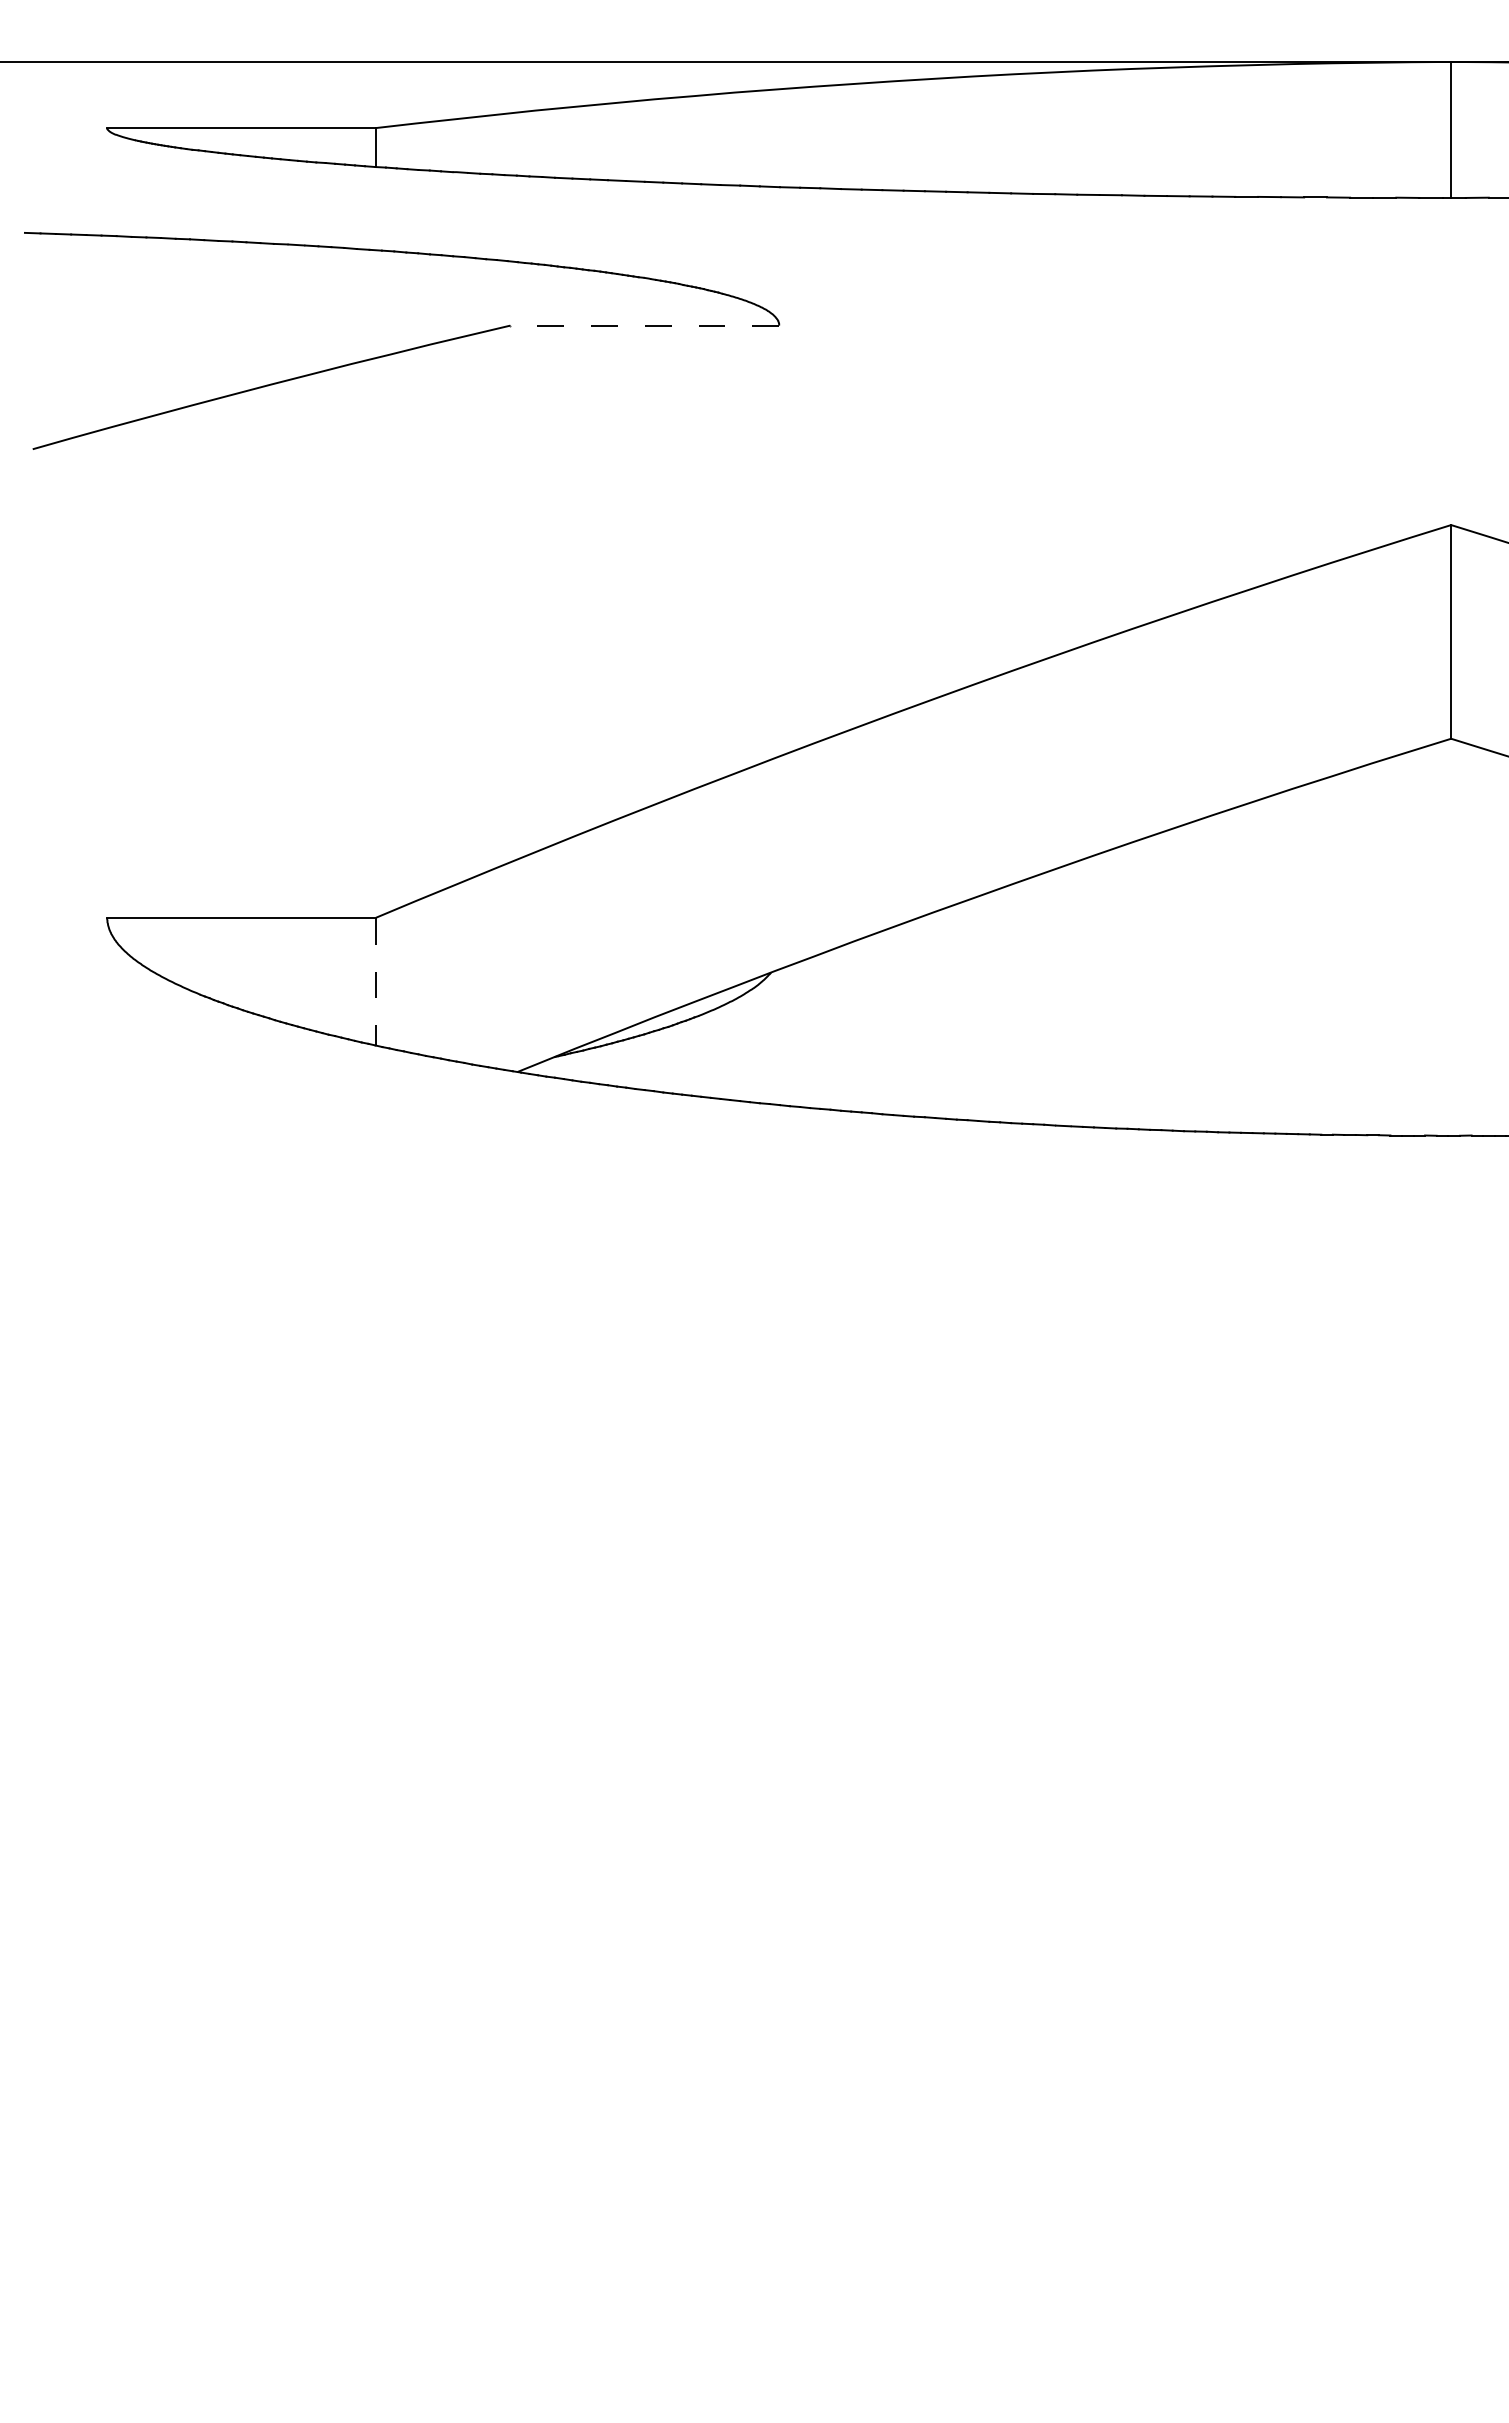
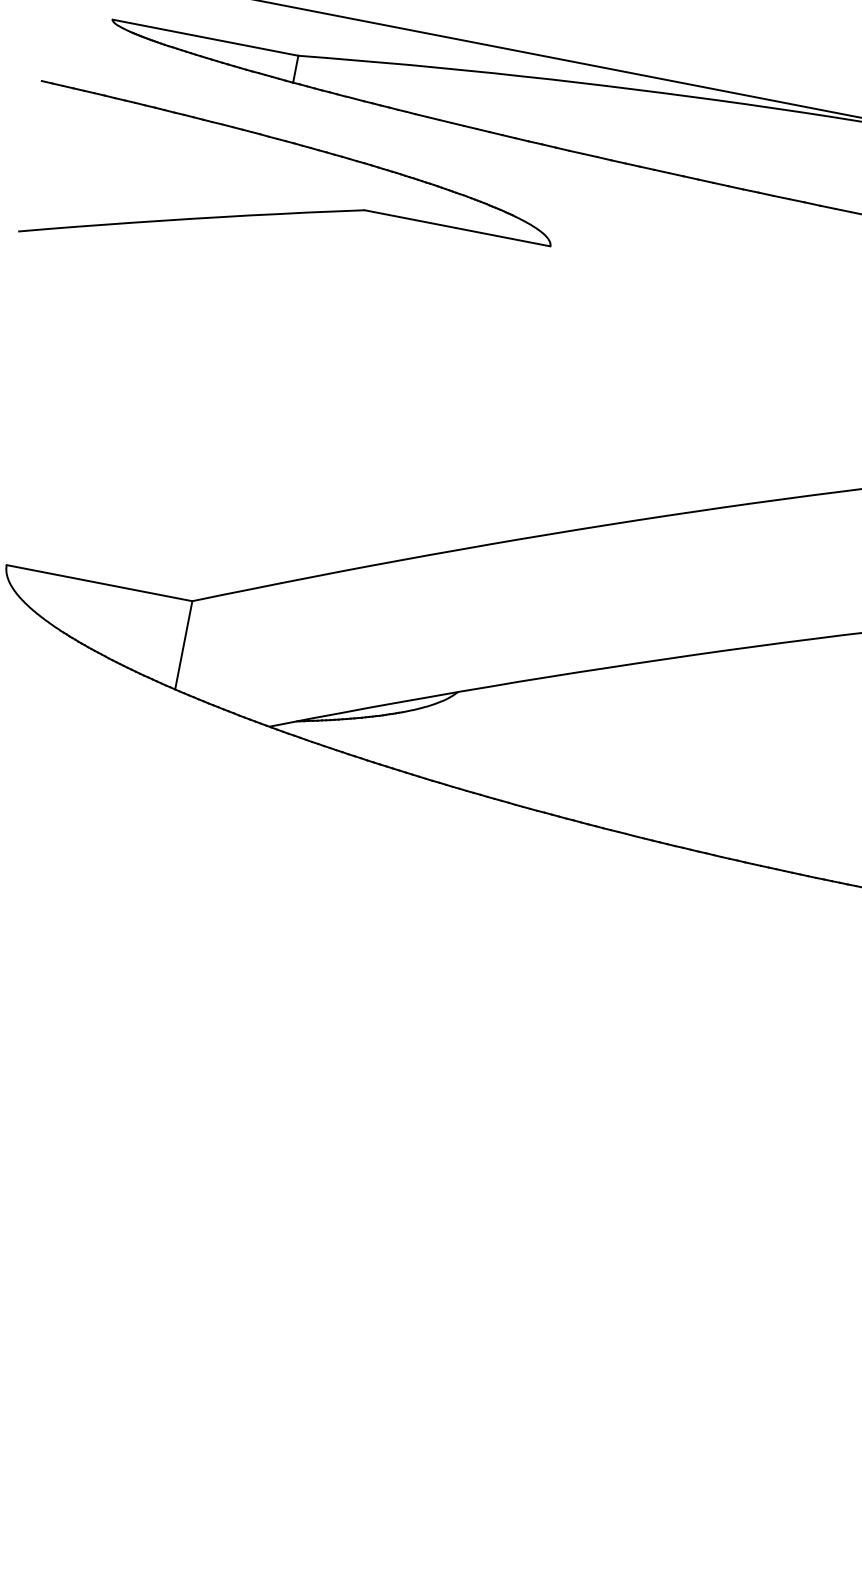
line: (644, 325) -> (457, 228), dashed -> solid
line: (375, 981) -> (183, 645), dashed -> solid

